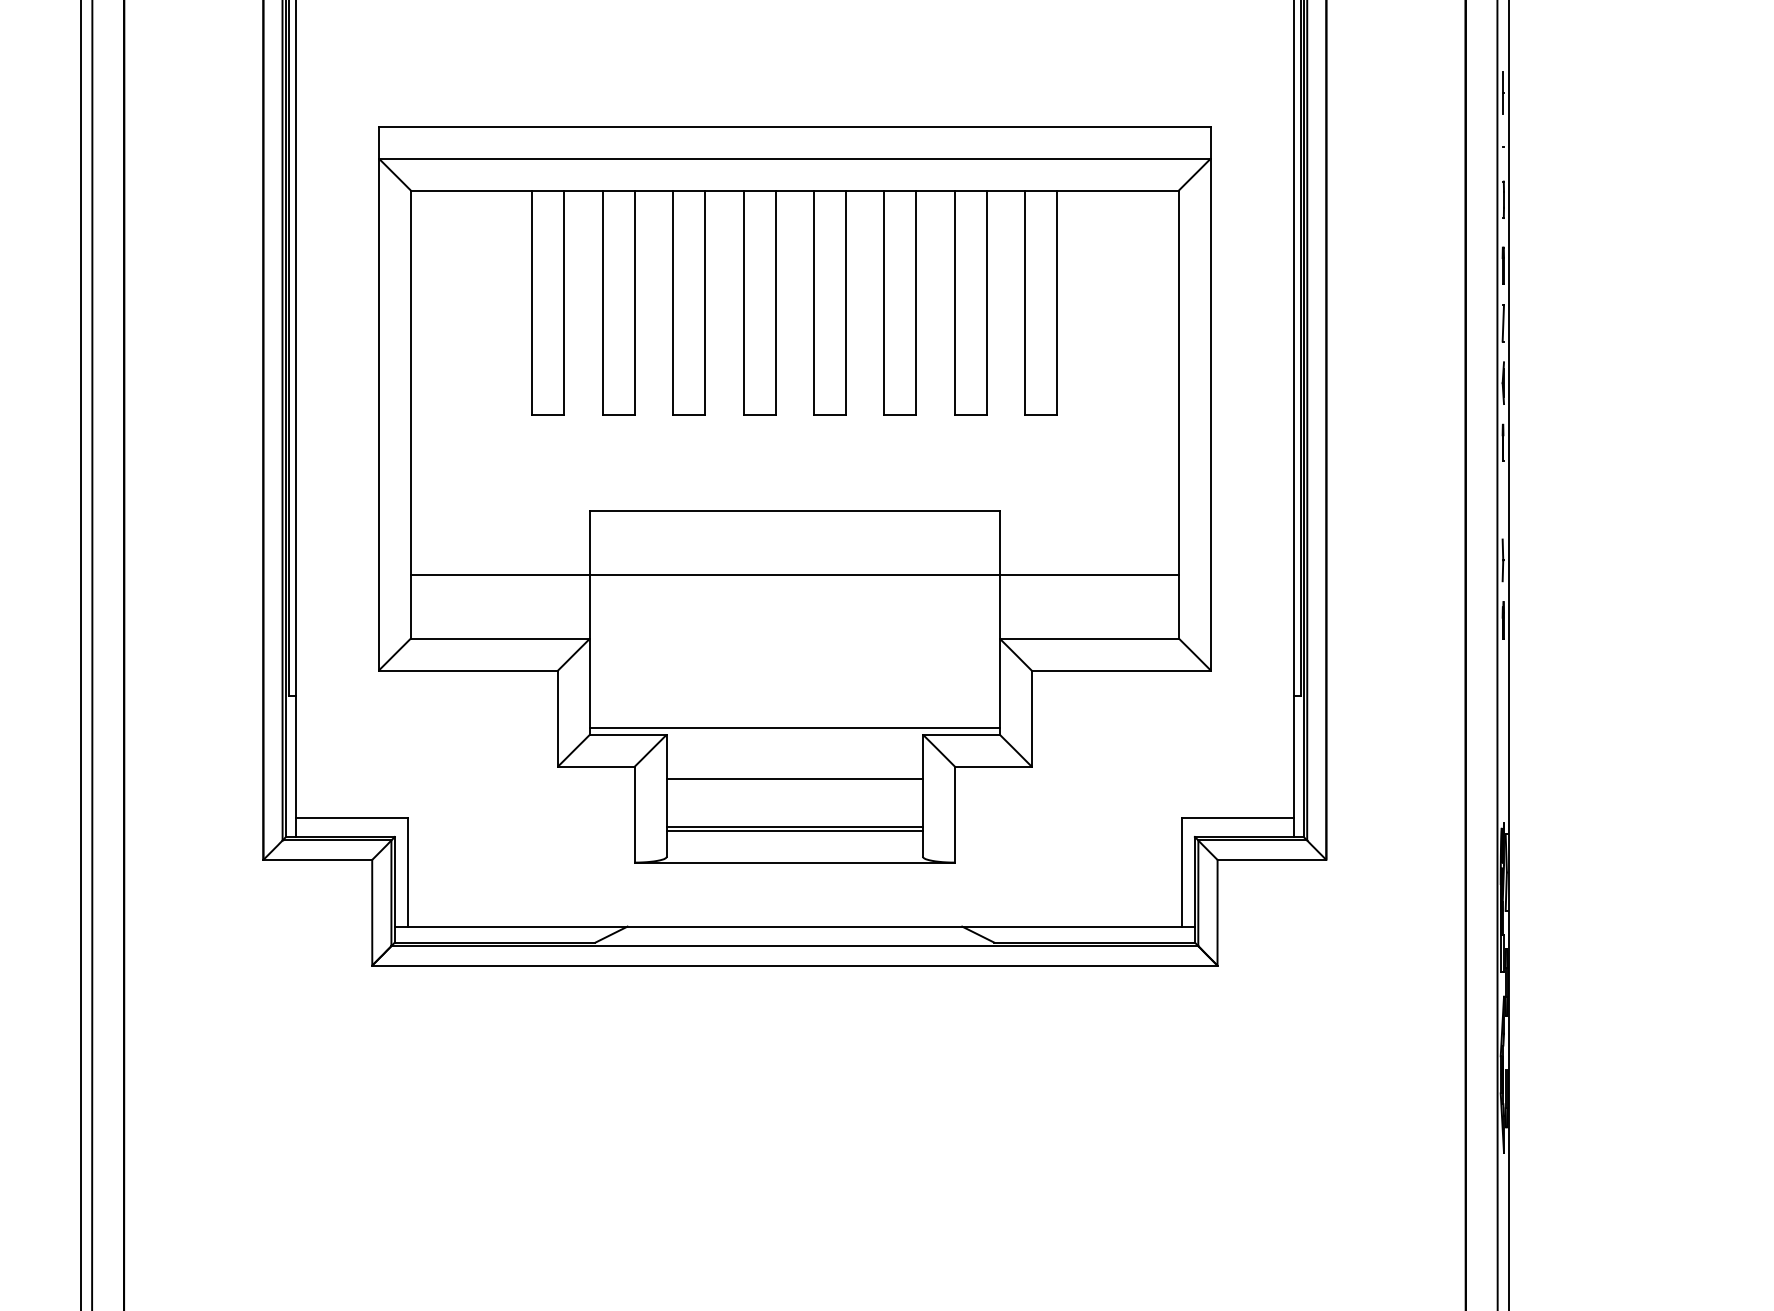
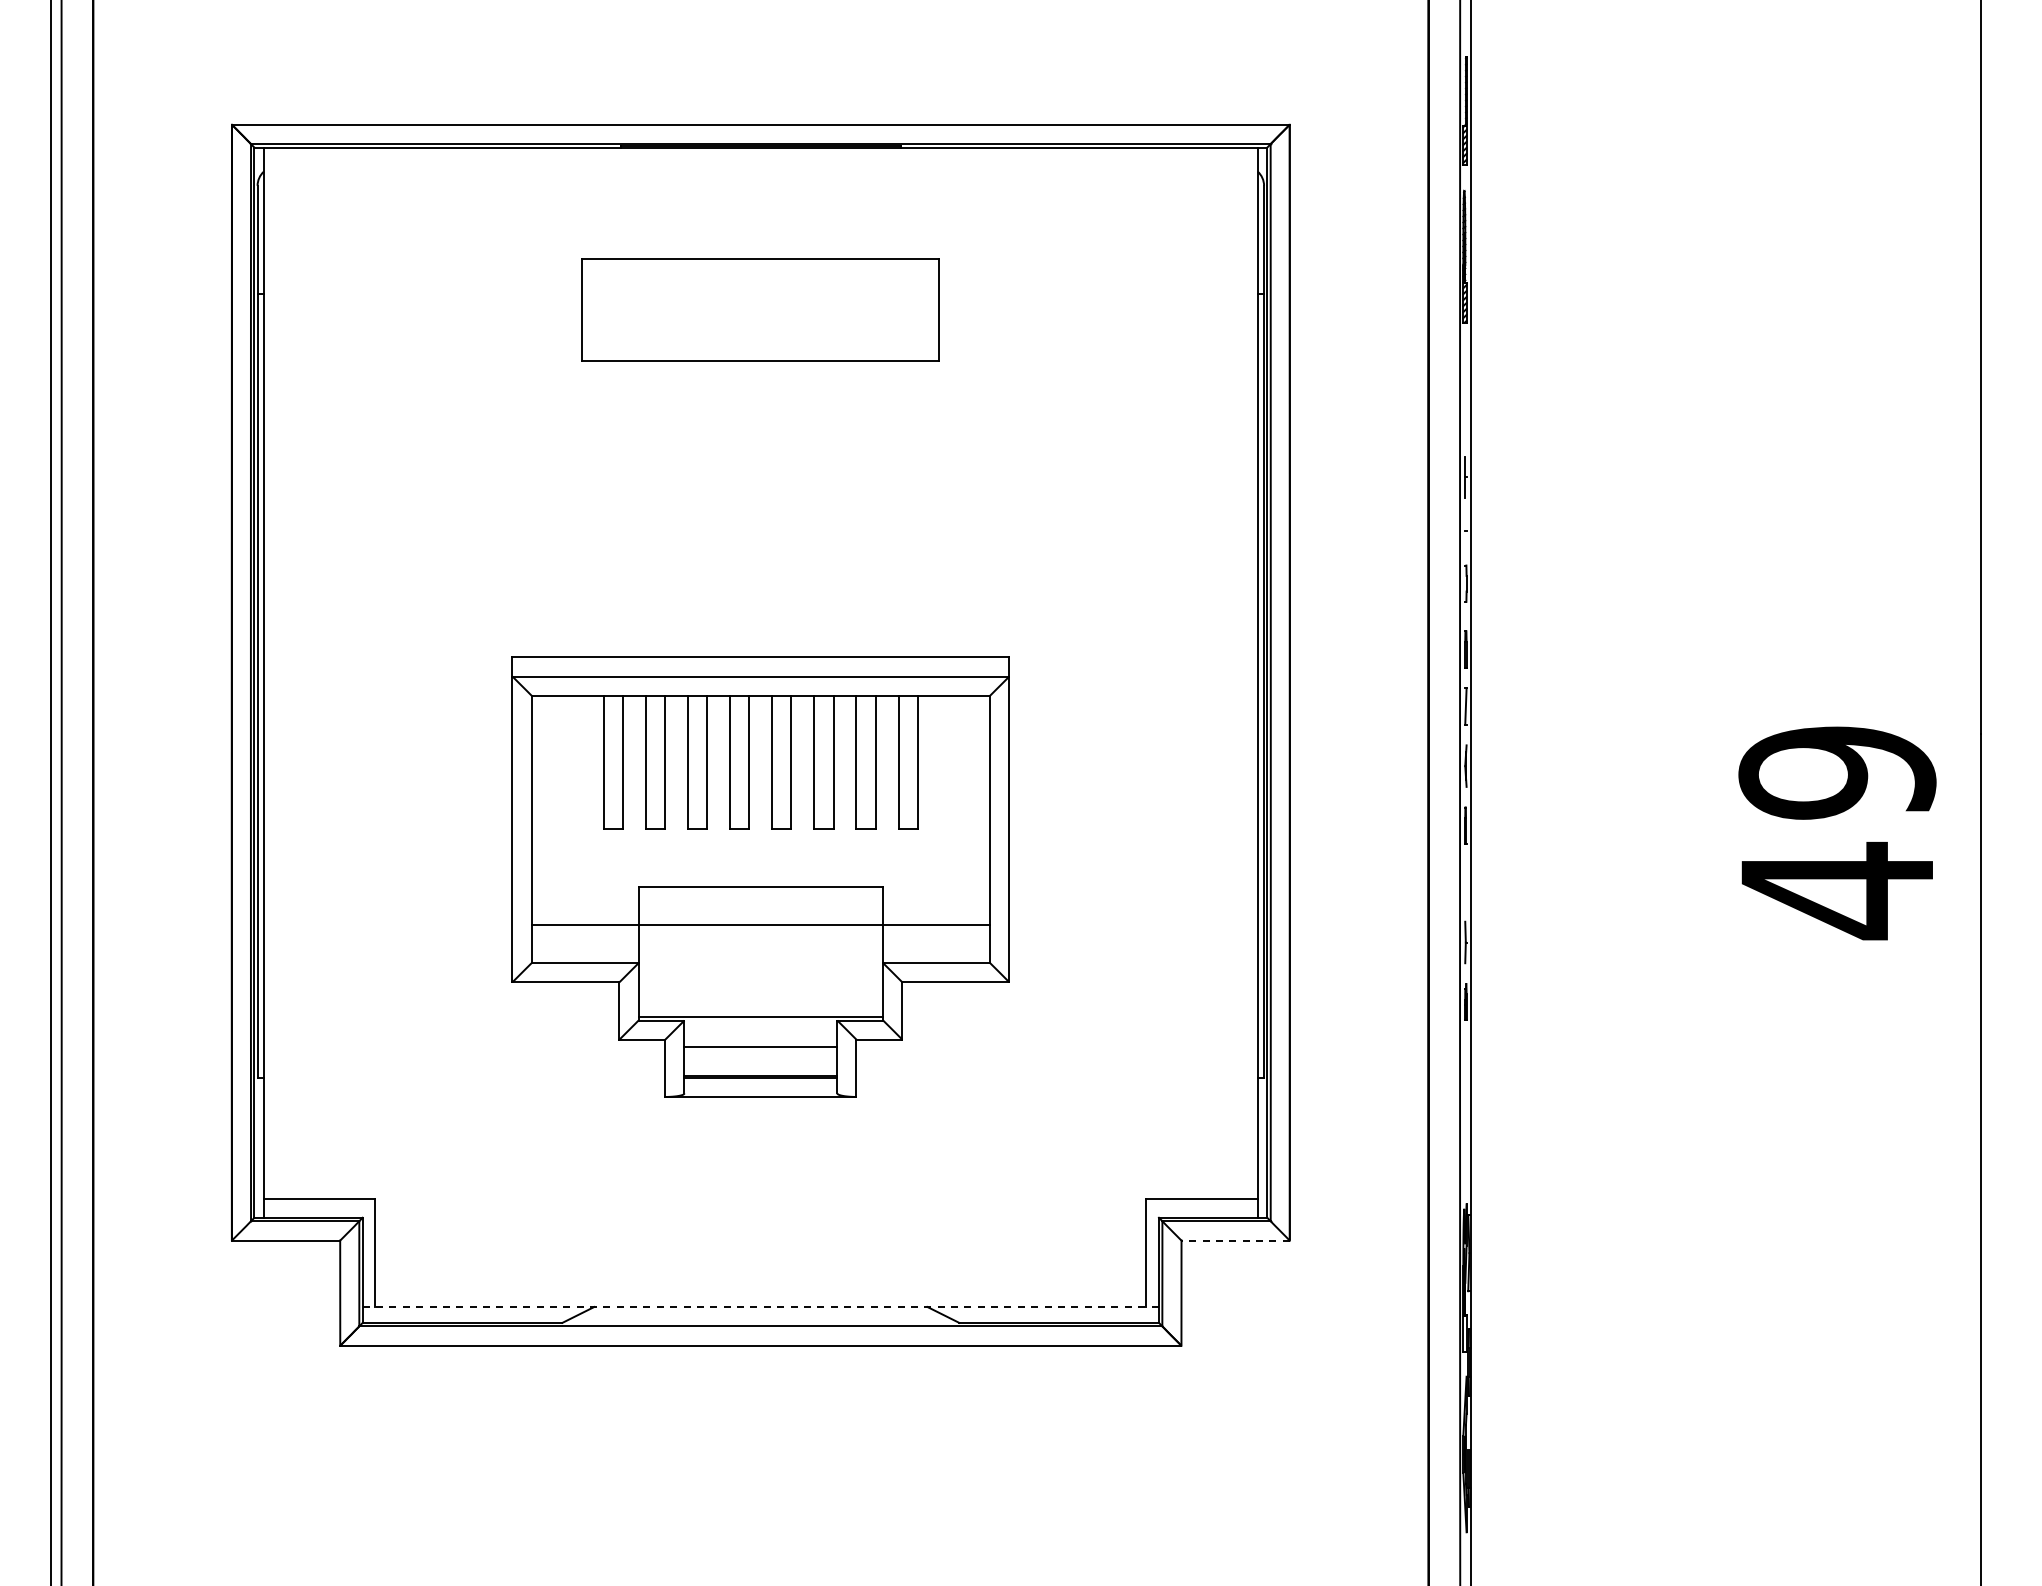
part: (794, 495) -> (760, 877), size x0.6
line: (1271, 859) -> (1235, 1240), solid -> dashed
line: (795, 926) -> (761, 1306), solid -> dashed

